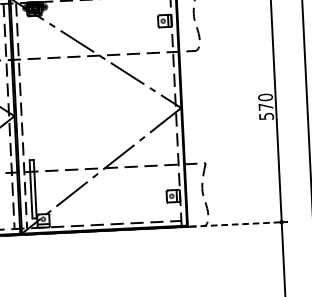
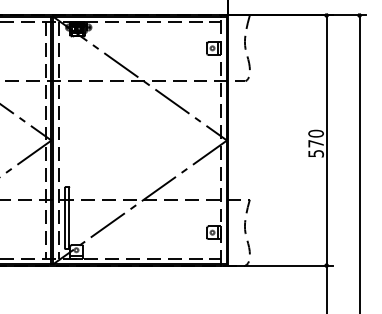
line: (238, 224) -> (281, 265), dashed -> solid

